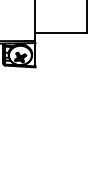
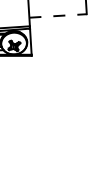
line: (61, 33) -> (58, 16), solid -> dashed

